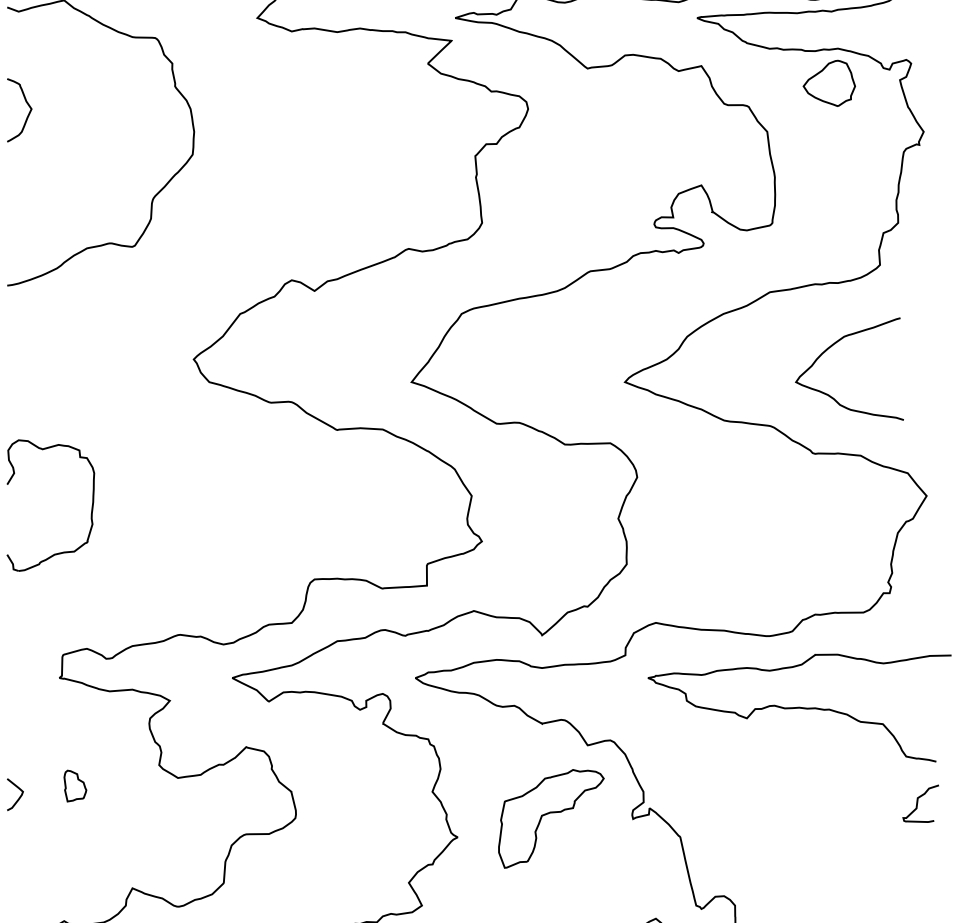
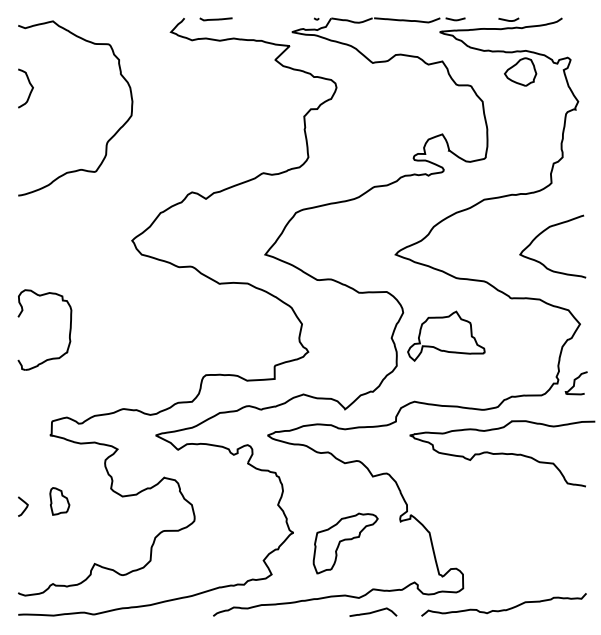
curve: (832, 347) -> (542, 233), moved
part: (708, 514) -> (446, 335), added
part: (74, 786) -> (59, 501), size x1.43
curve: (919, 804) -> (575, 383), moved
part: (550, 818) -> (345, 543), moved

